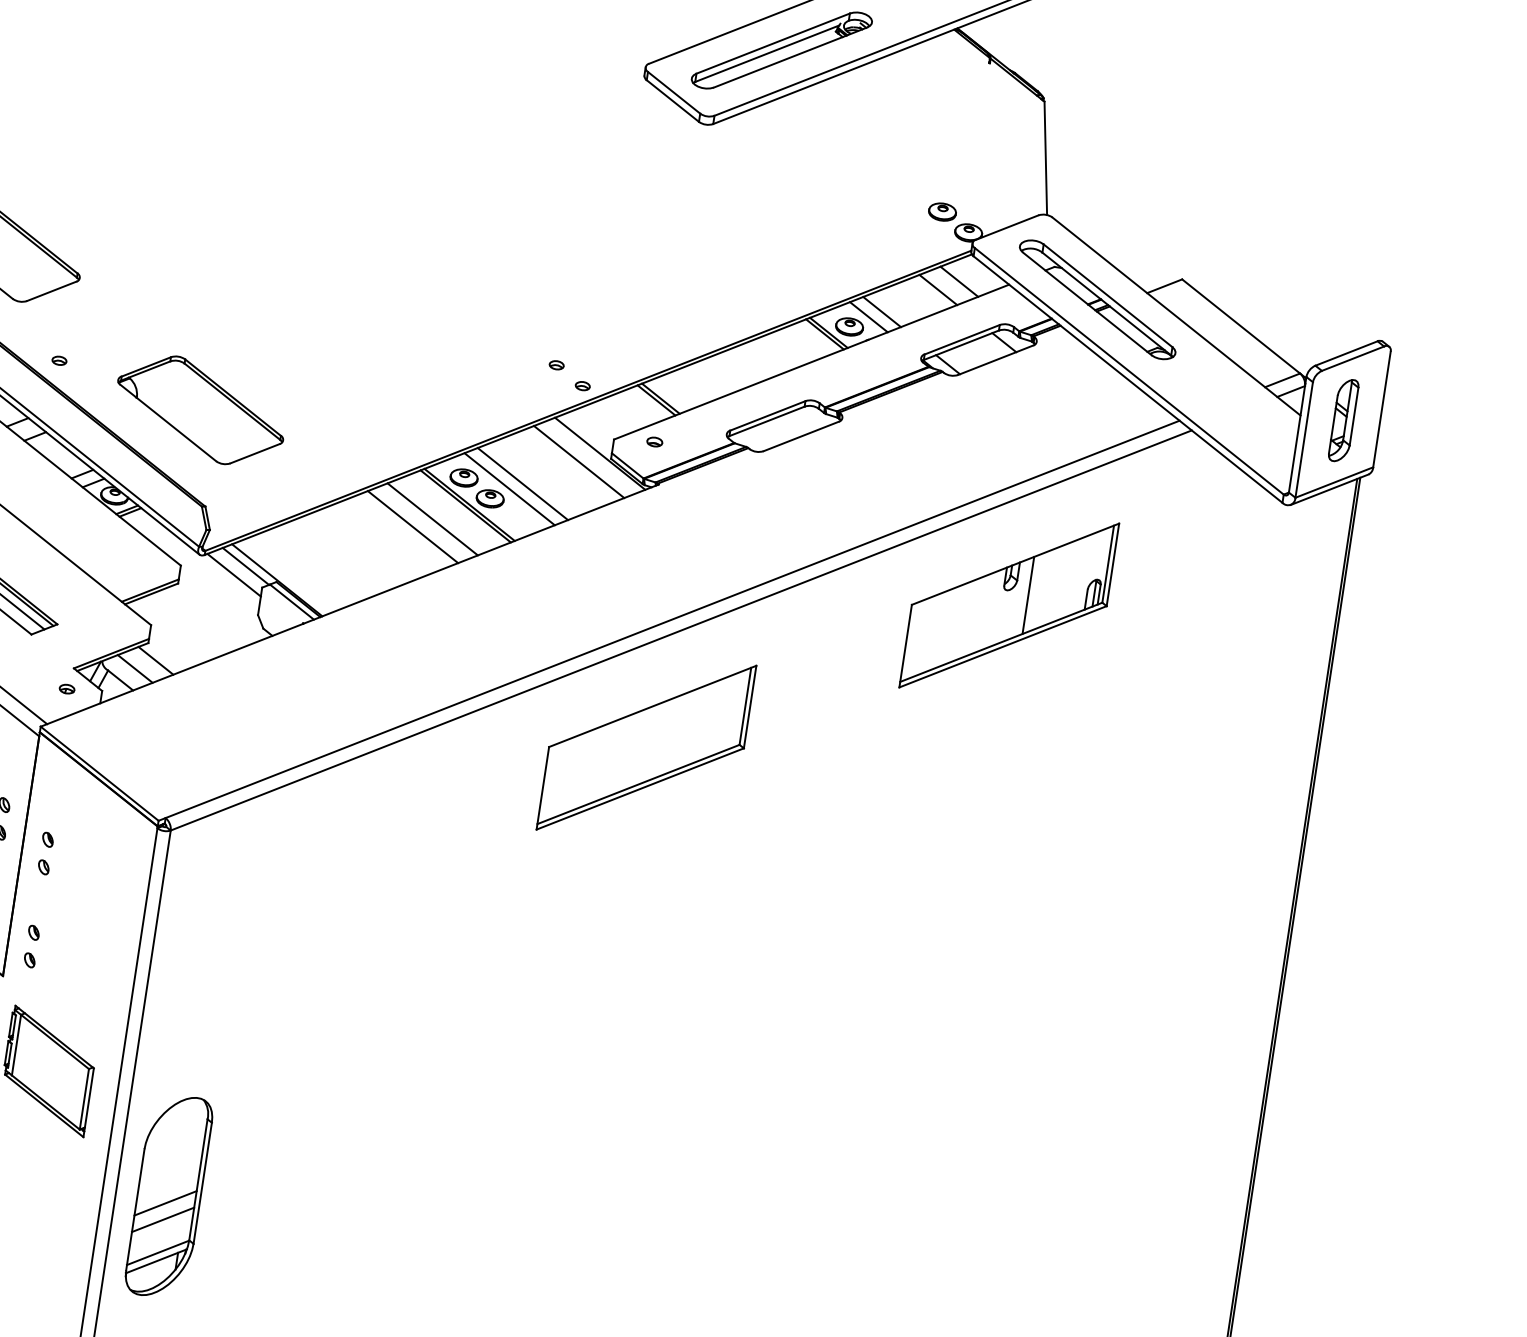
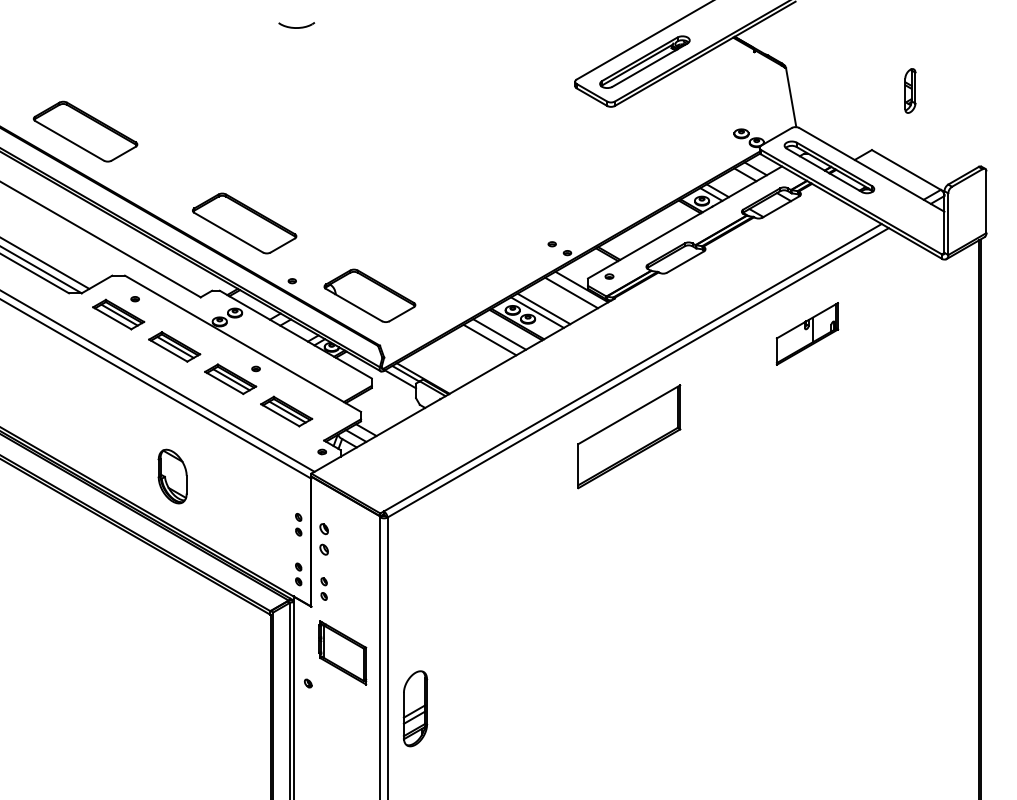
part: (1344, 419) -> (910, 90), moved
part: (1009, 604) -> (807, 333), size x0.6
part: (44, 853) -> (323, 539), size x1.4
part: (169, 1196) -> (415, 708), size x0.7

